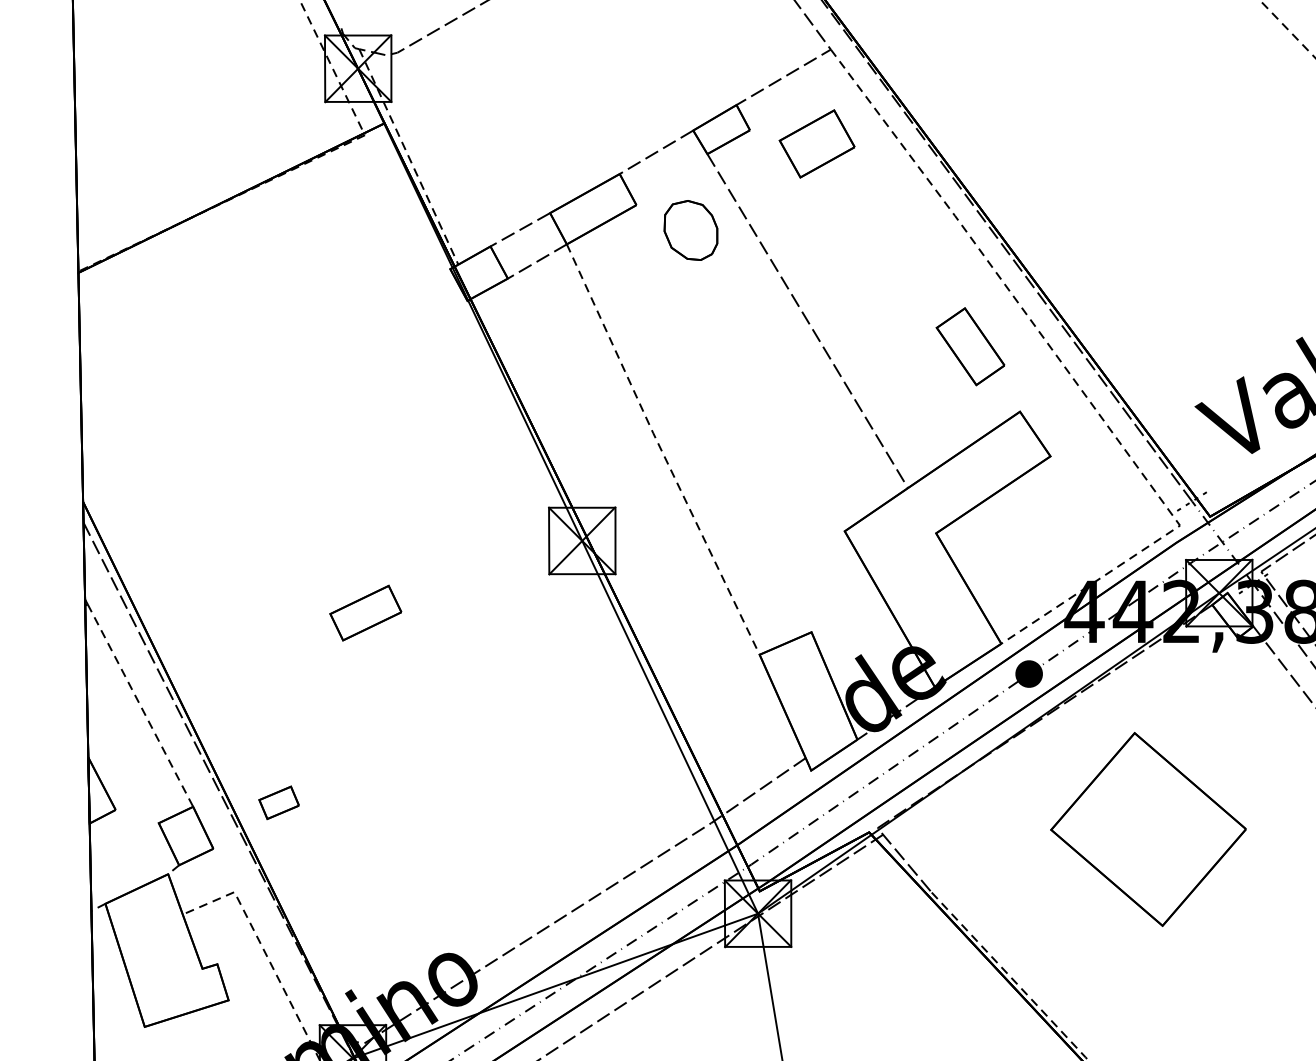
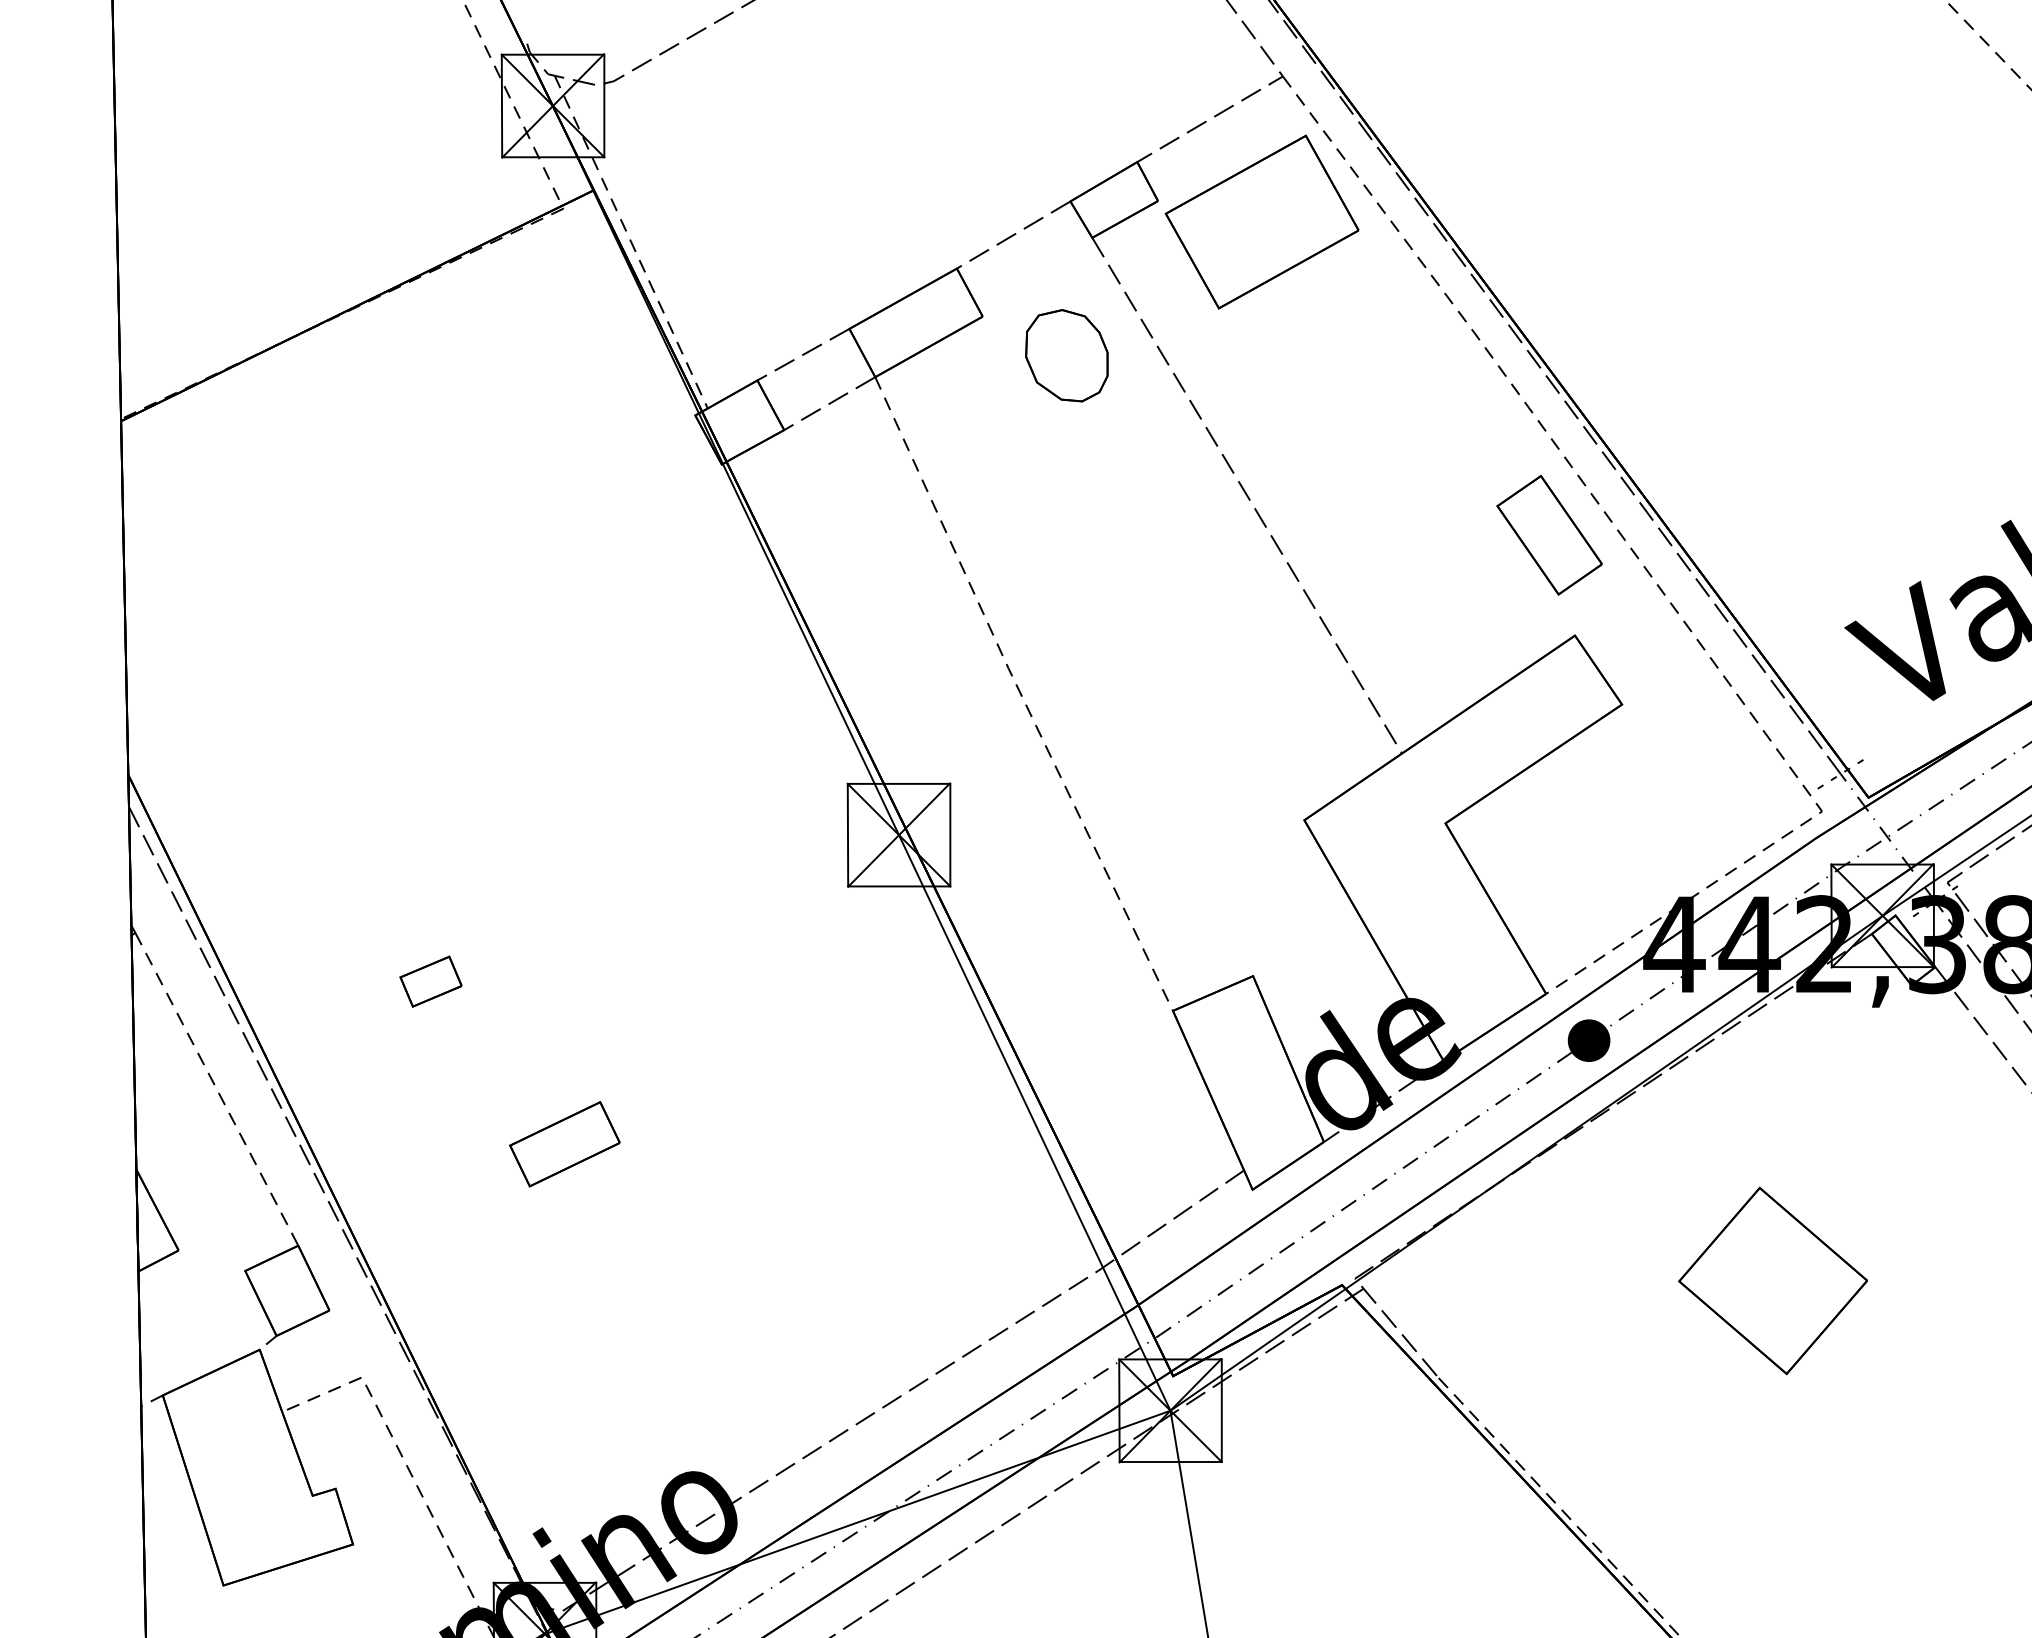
part: (816, 143) -> (1260, 221), size x1.67
part: (970, 346) -> (1549, 534), moved
part: (365, 612) -> (564, 1143), moved
part: (278, 802) -> (430, 981), moved
part: (1147, 829) -> (1771, 1280), size x0.62

